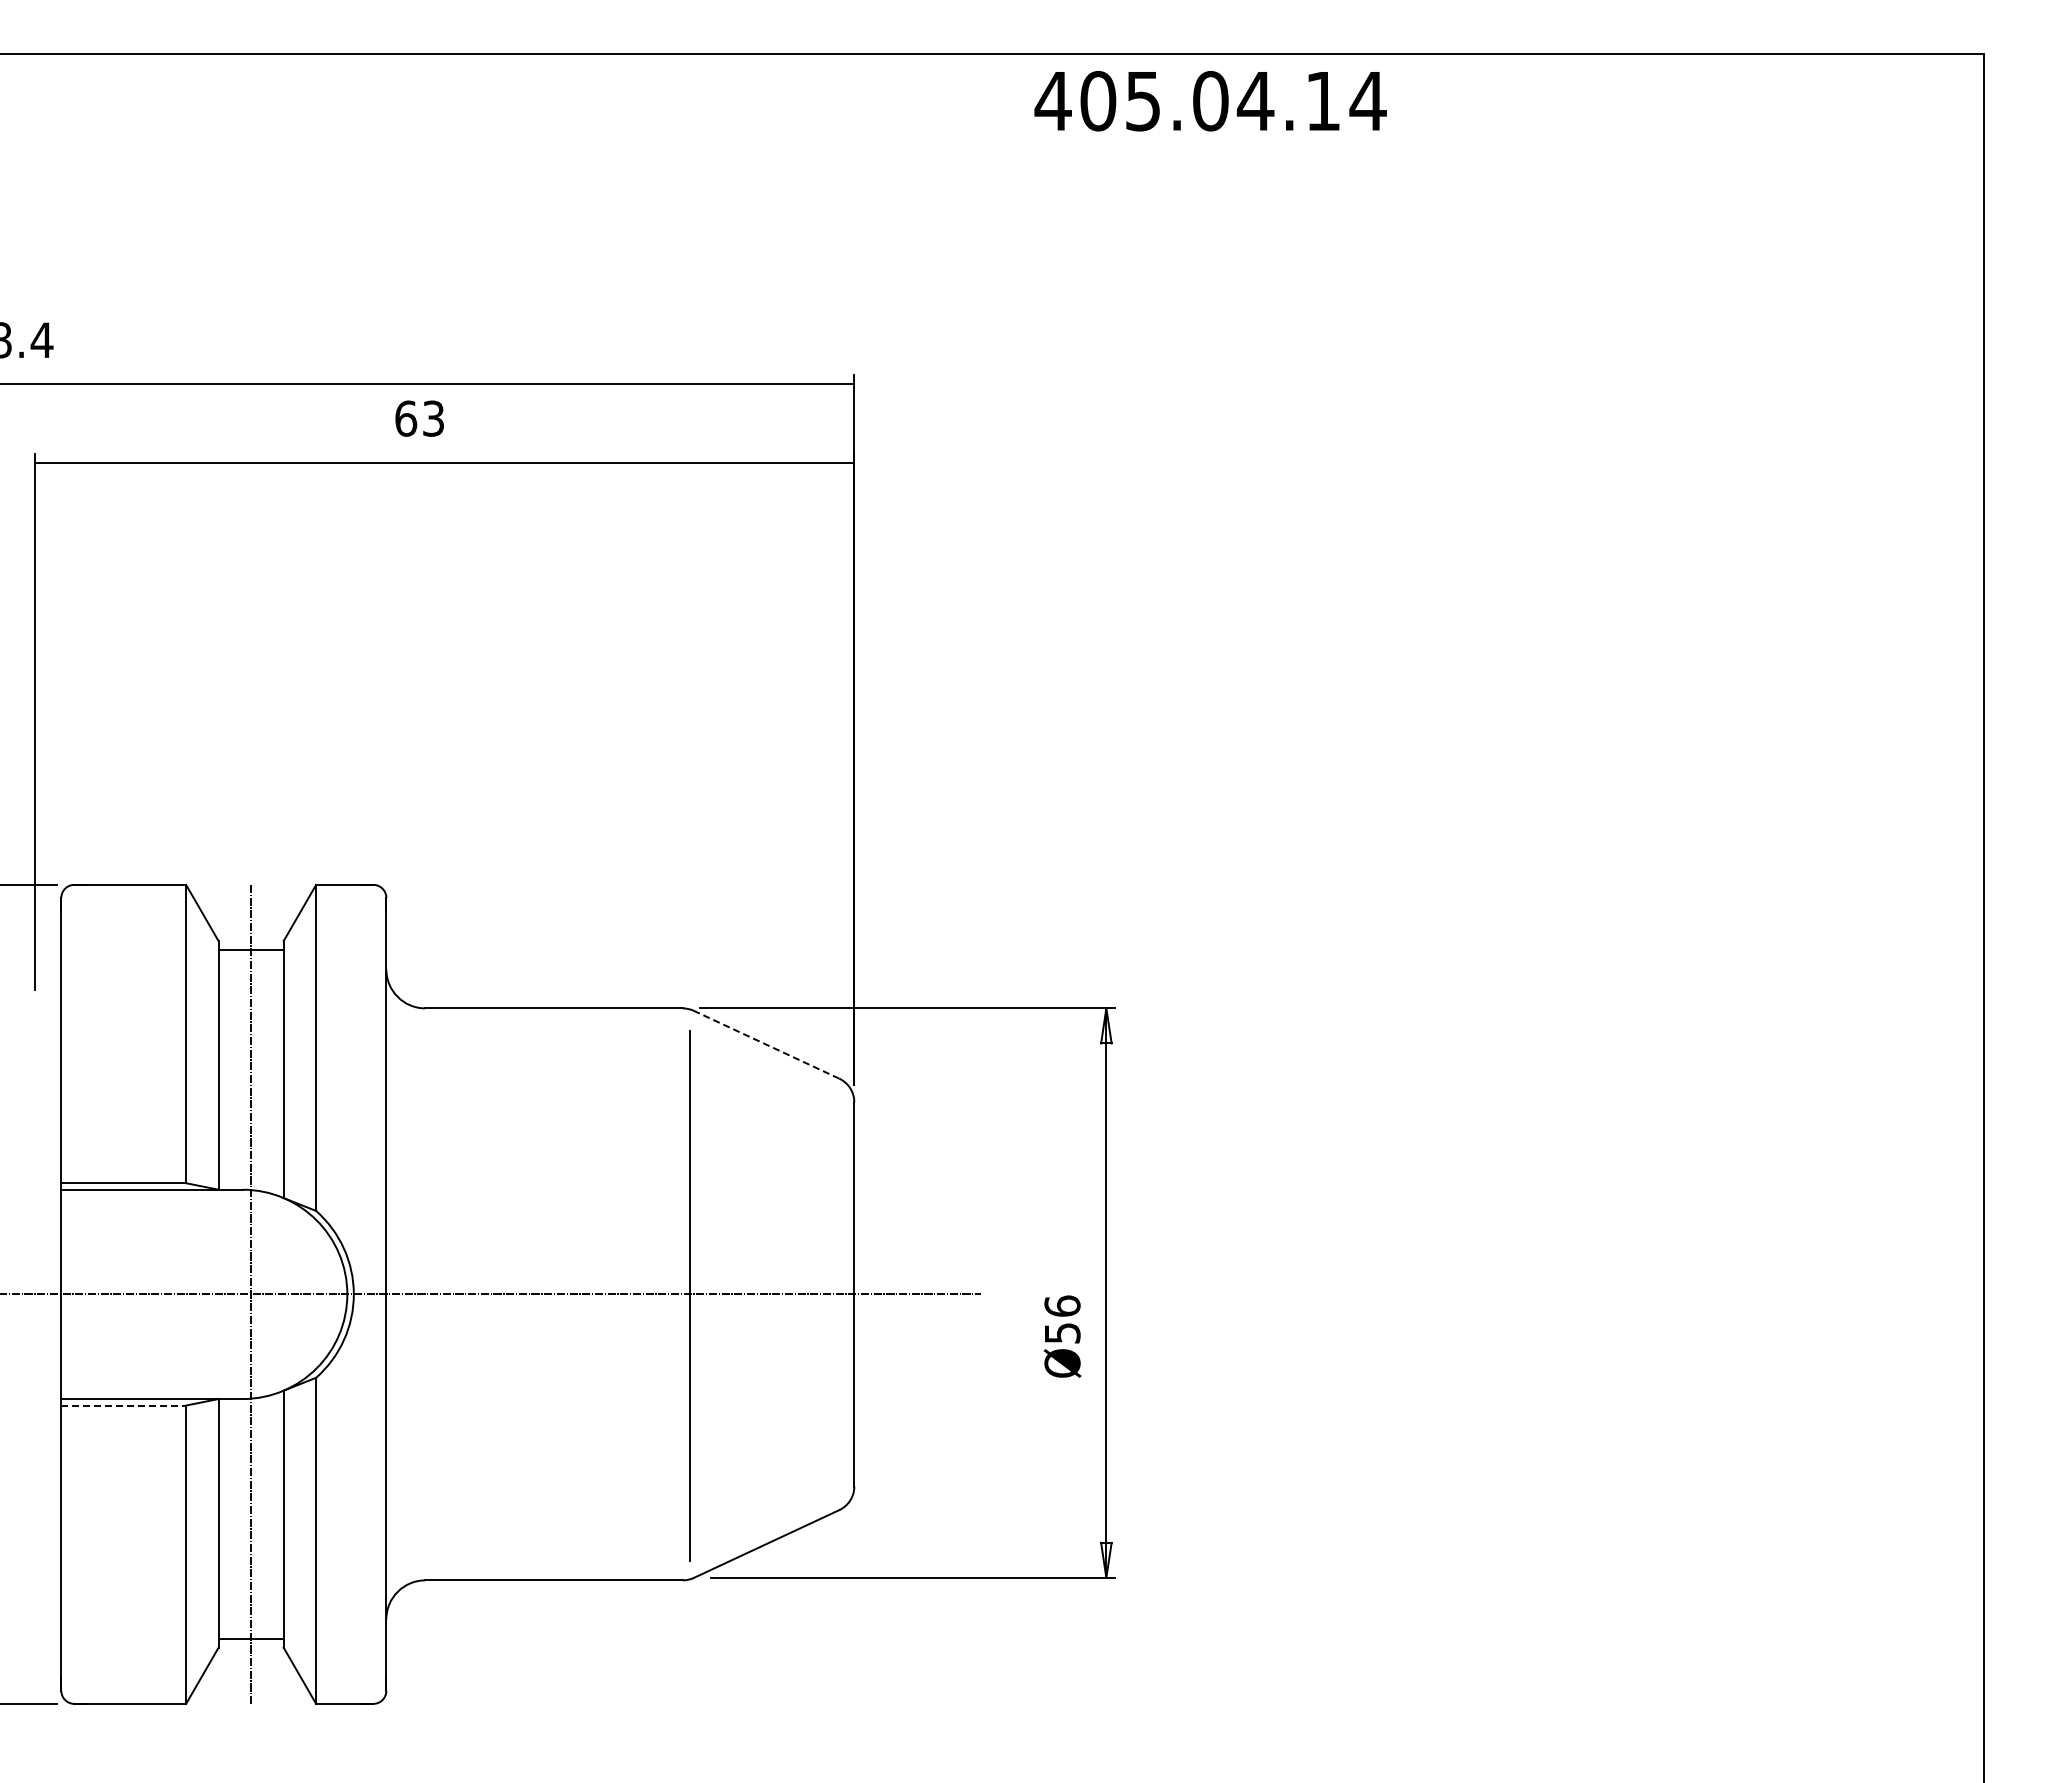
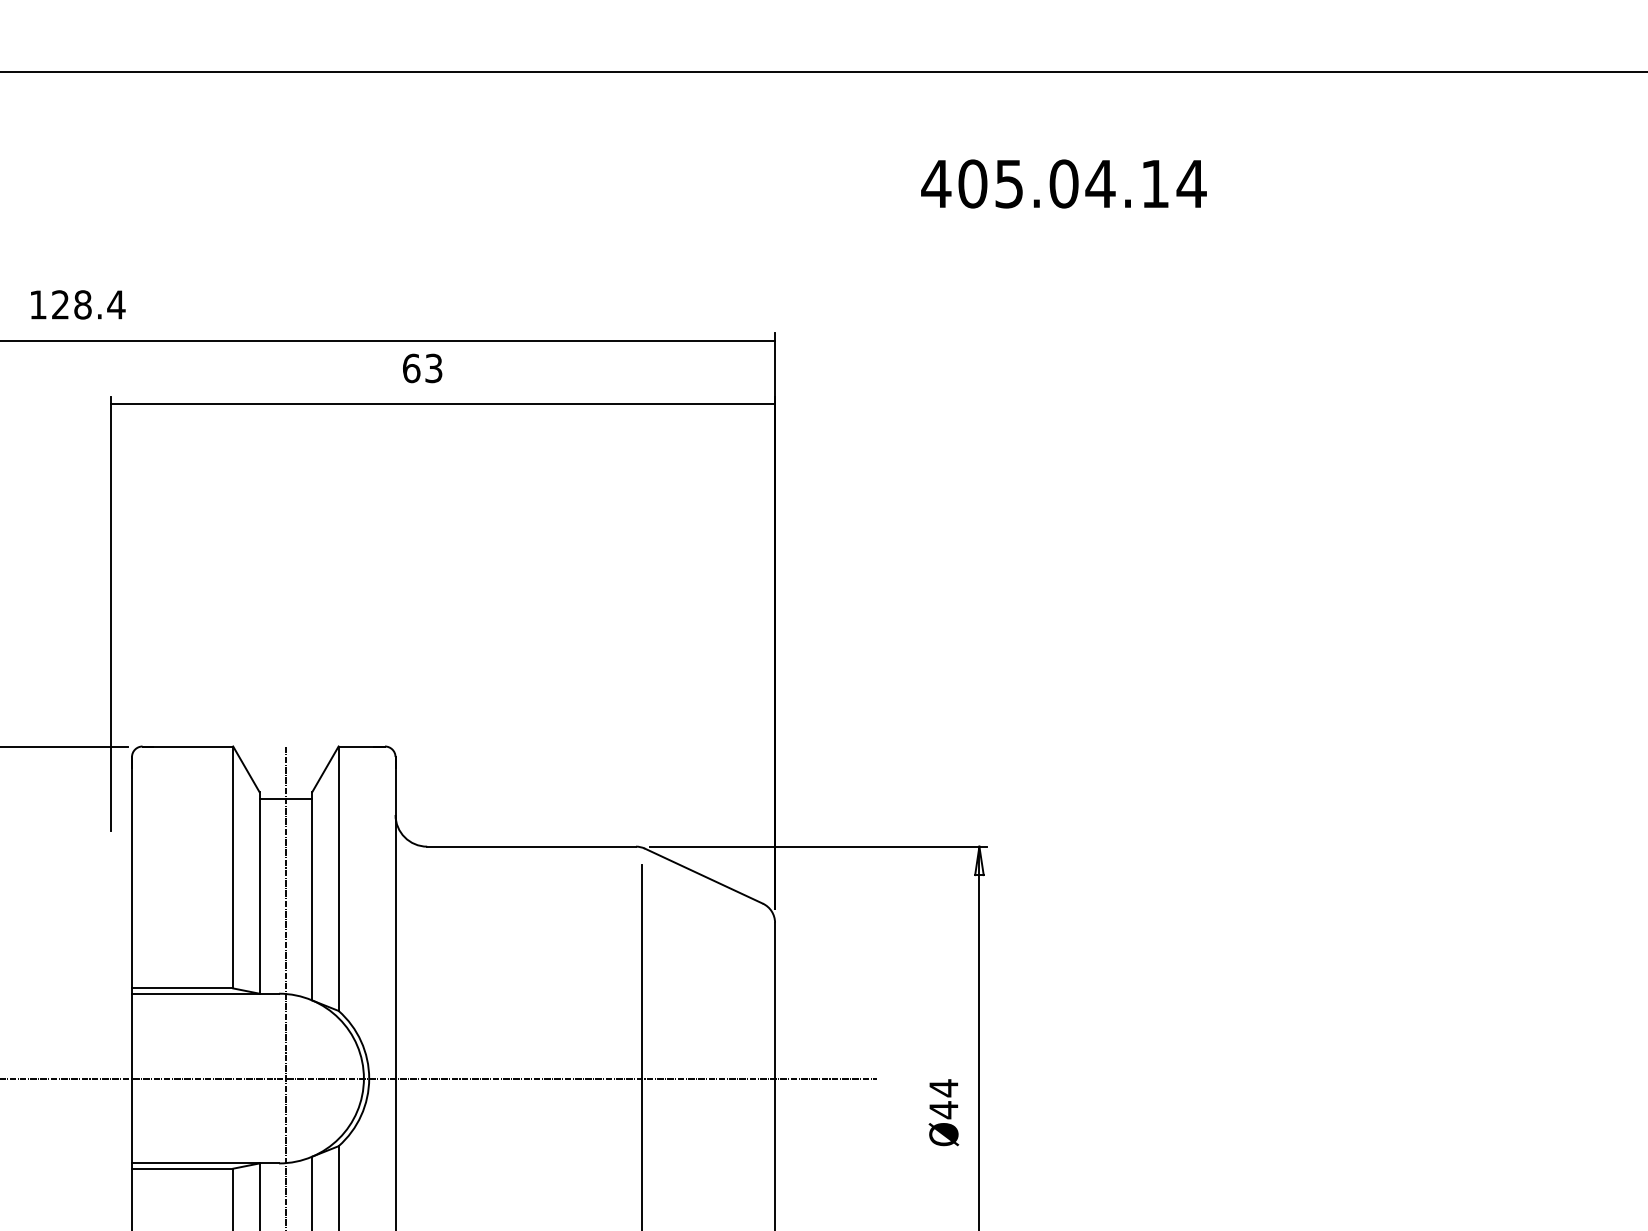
text: (1210, 101) -> (1063, 184), moved
line: (766, 1044) -> (703, 875), dashed -> solid
text: (1062, 1319) -> (943, 1098), Ø56 -> Ø44
line: (124, 1405) -> (183, 1168), dashed -> solid

